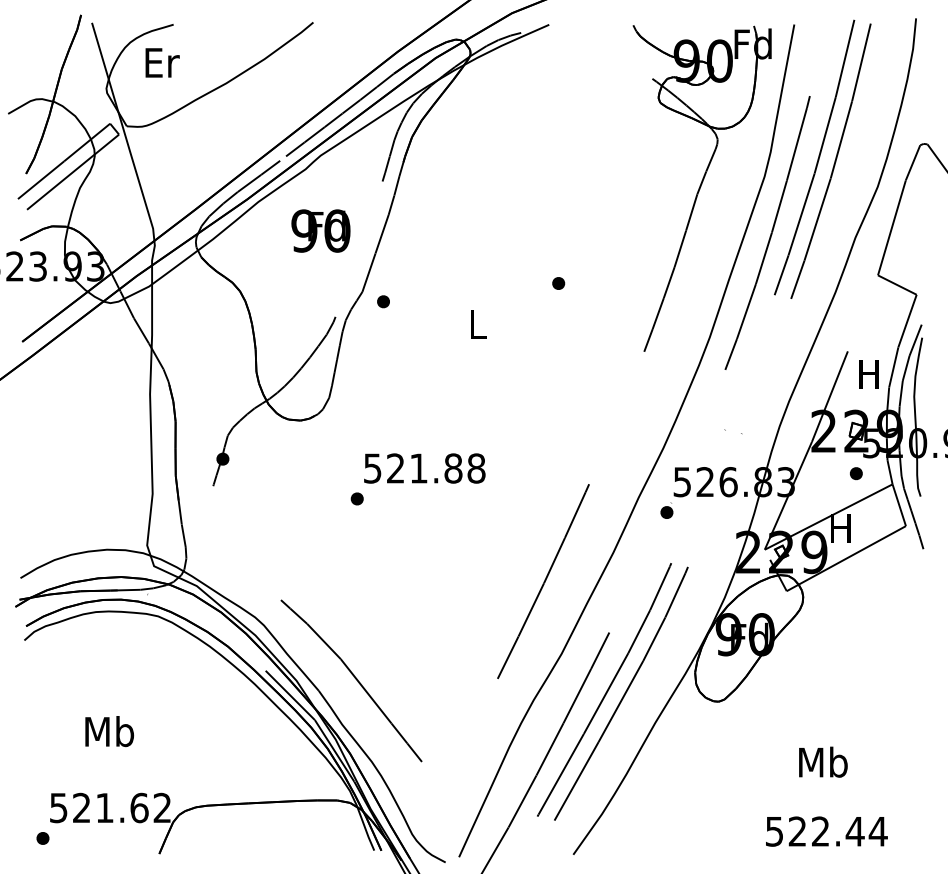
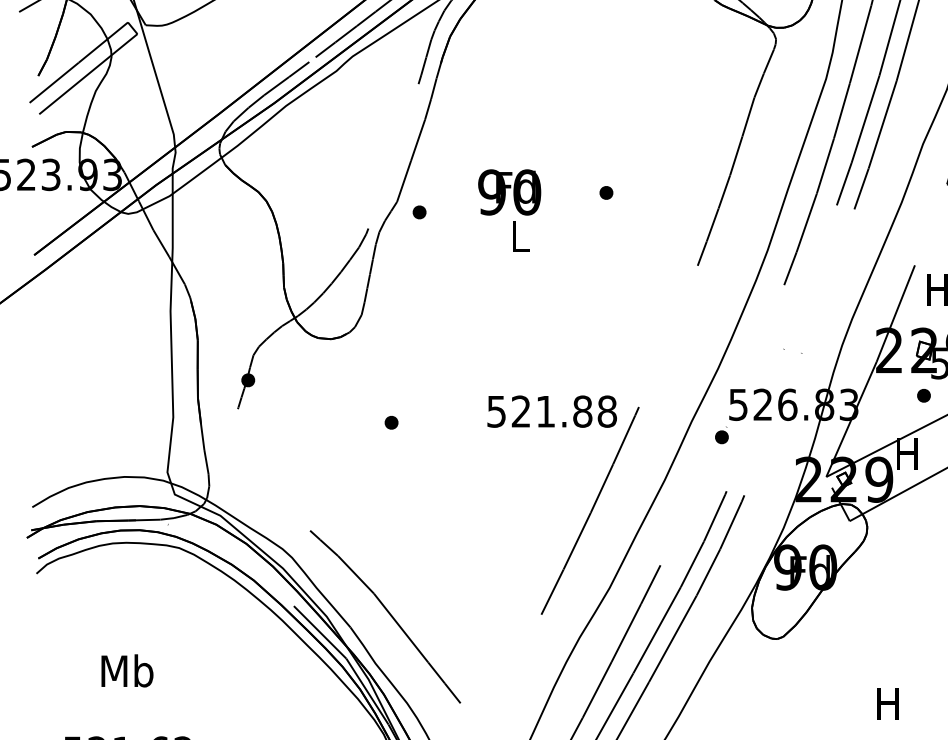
text: (320, 230) -> (509, 191), moved
text: (424, 468) -> (551, 411), moved
text: (823, 761) -> (888, 702), Mb -> H

